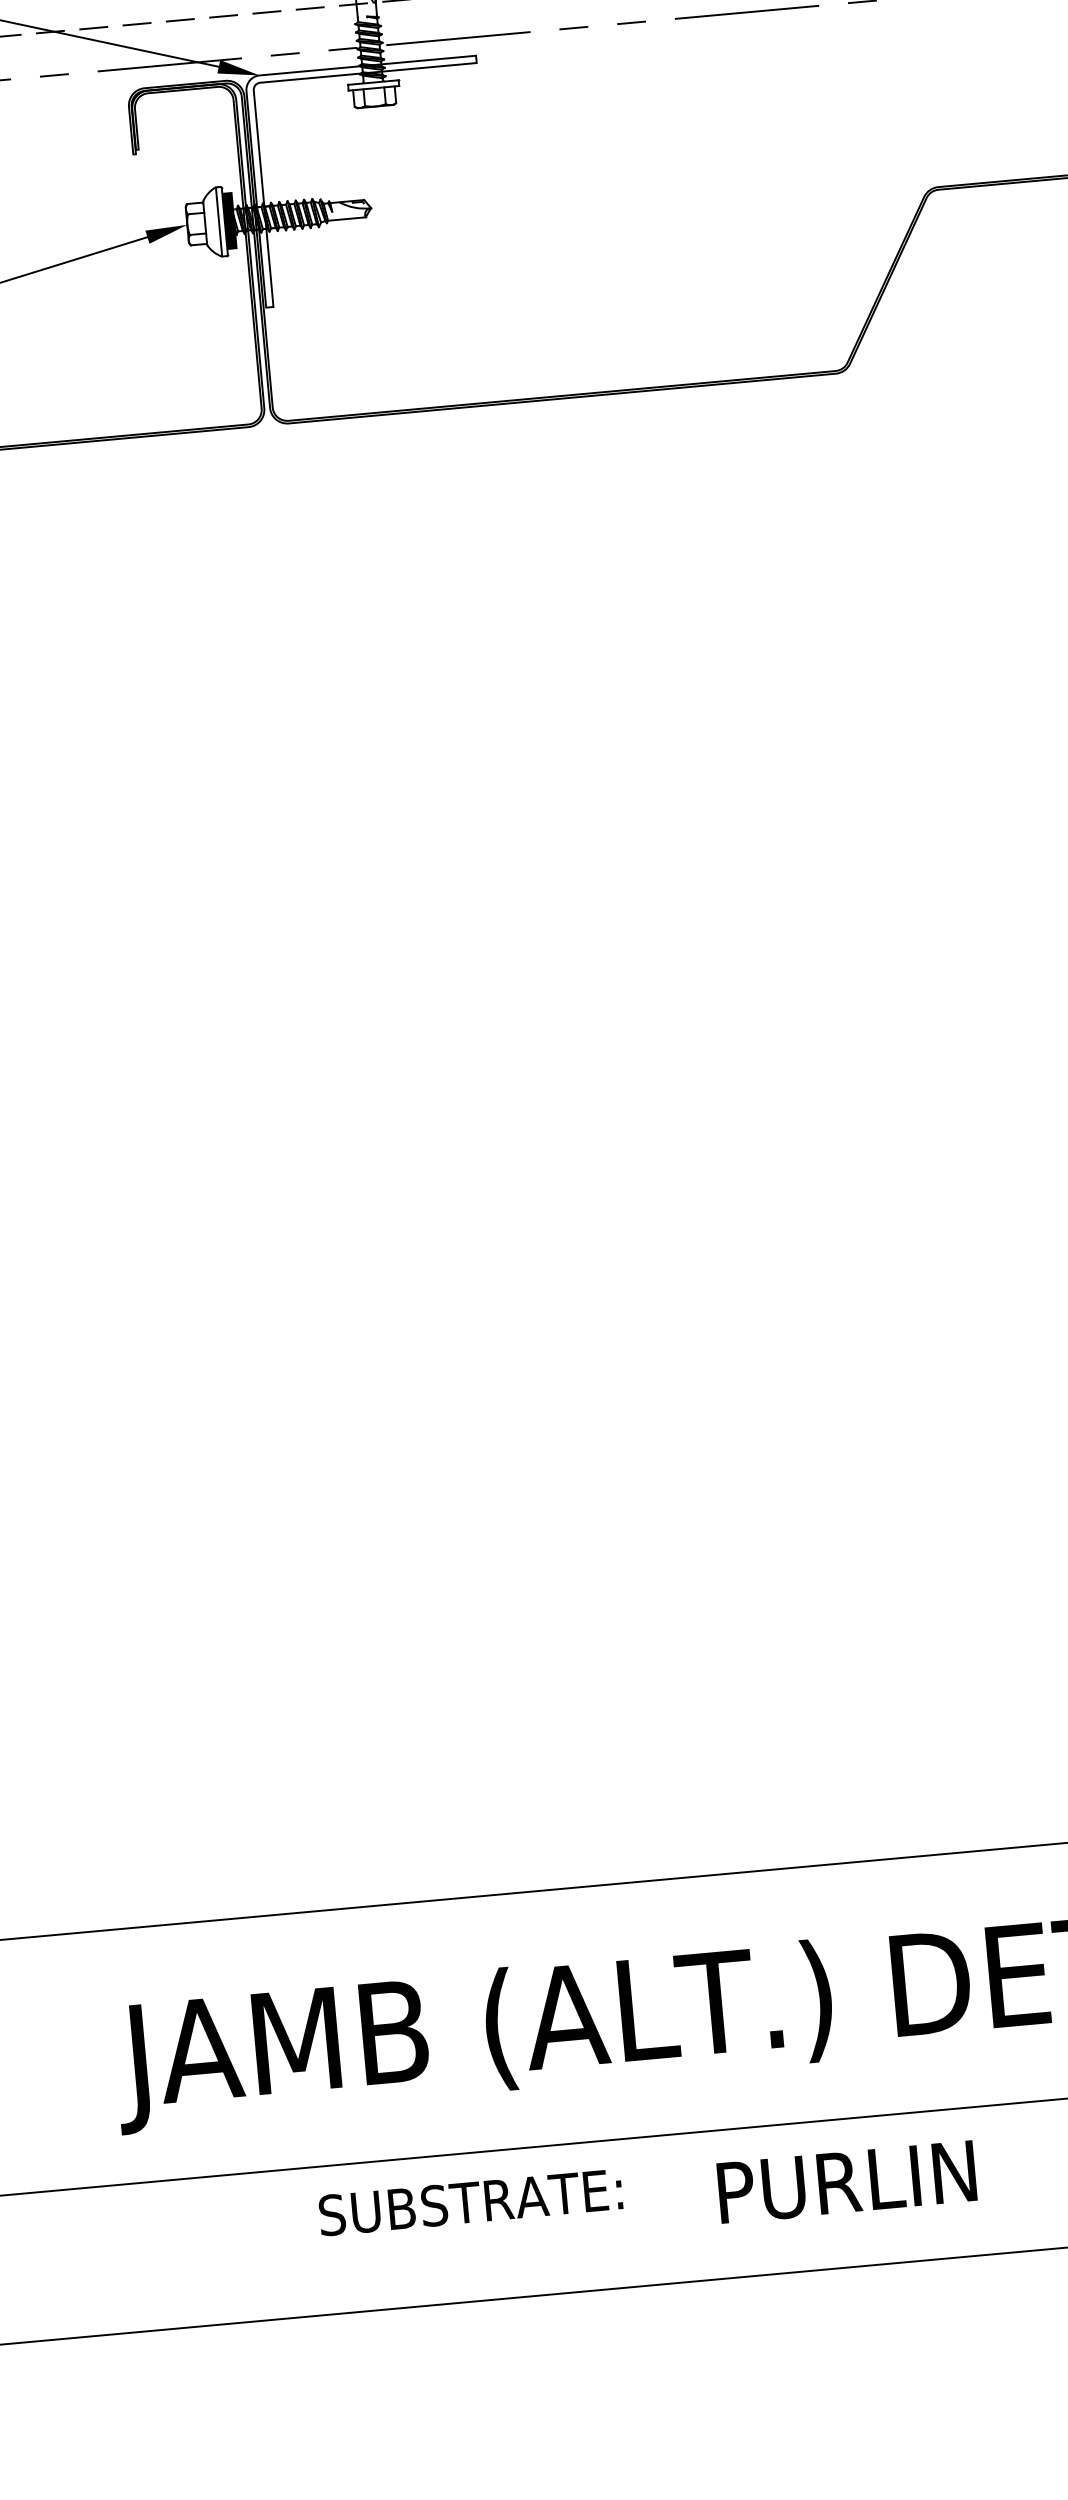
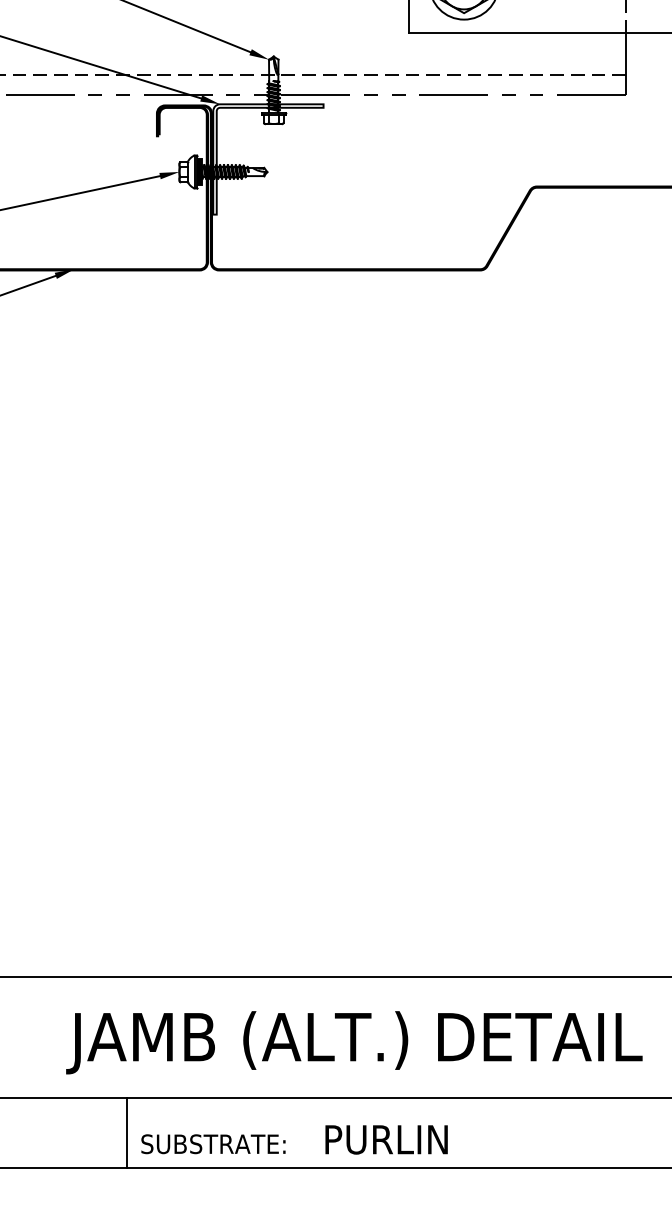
text: (846, 2181) -> (386, 1139), moved
text: (470, 2203) -> (213, 1144), moved
line: (261, 2245) -> (127, 1132), added

